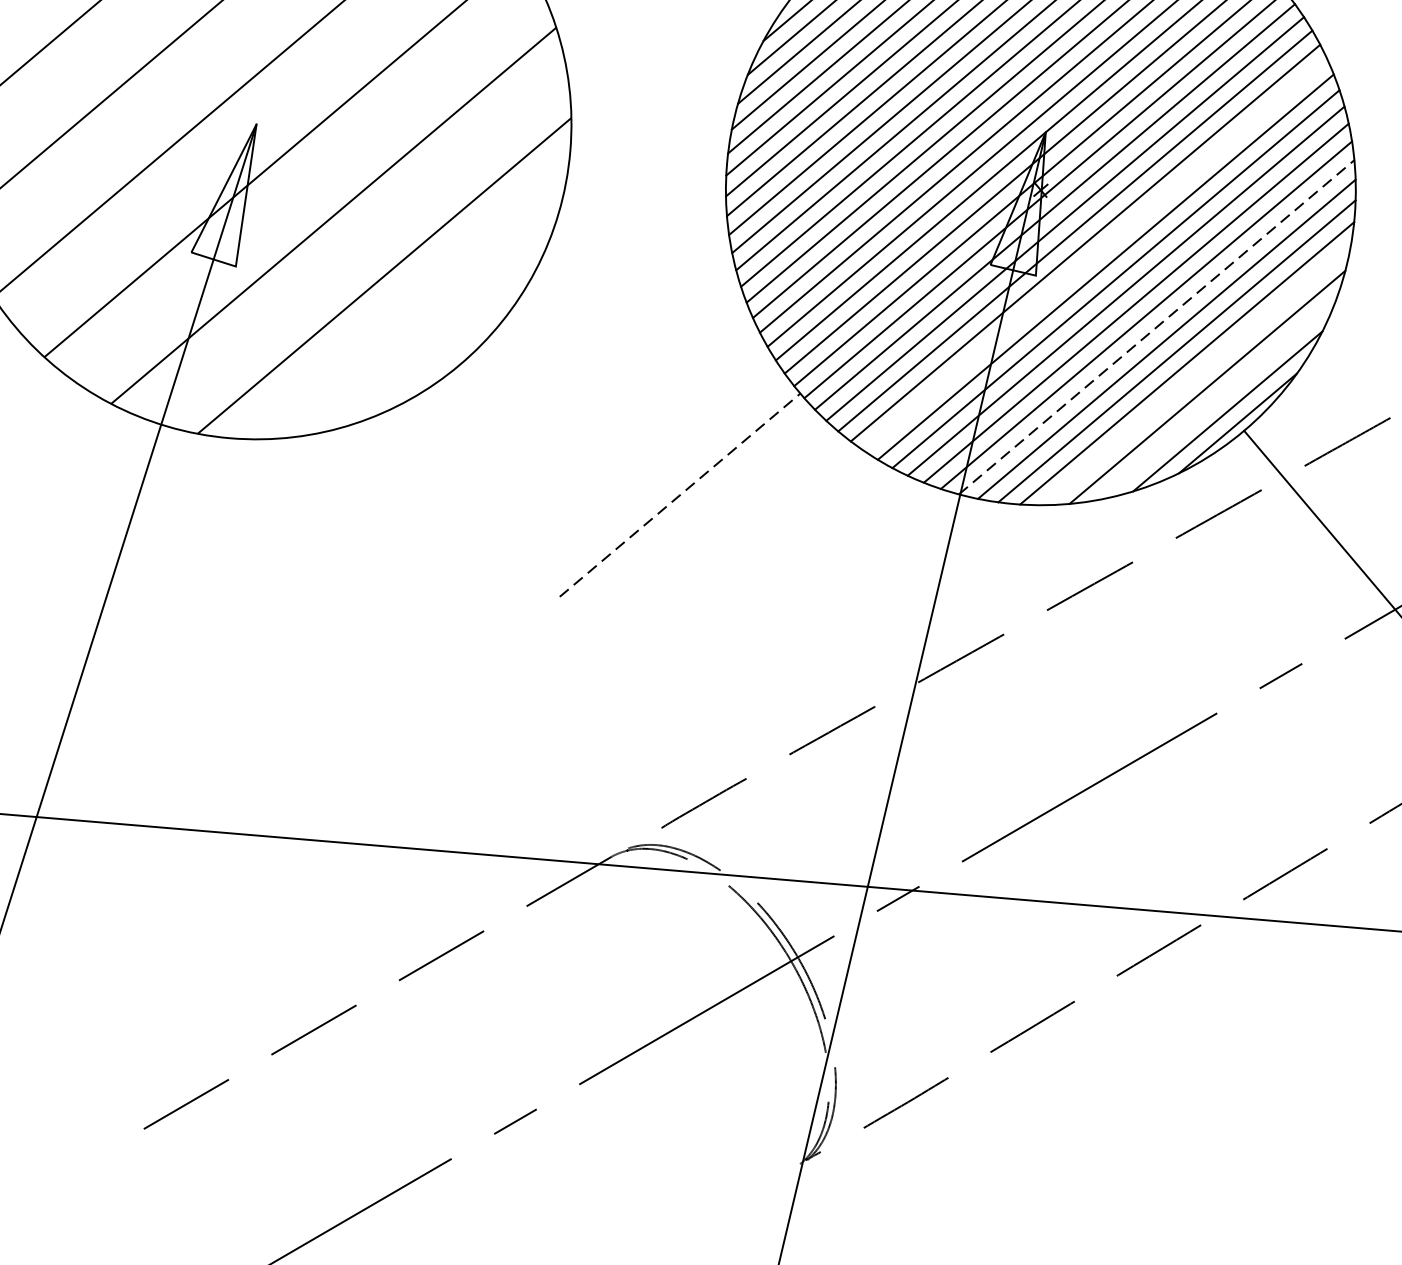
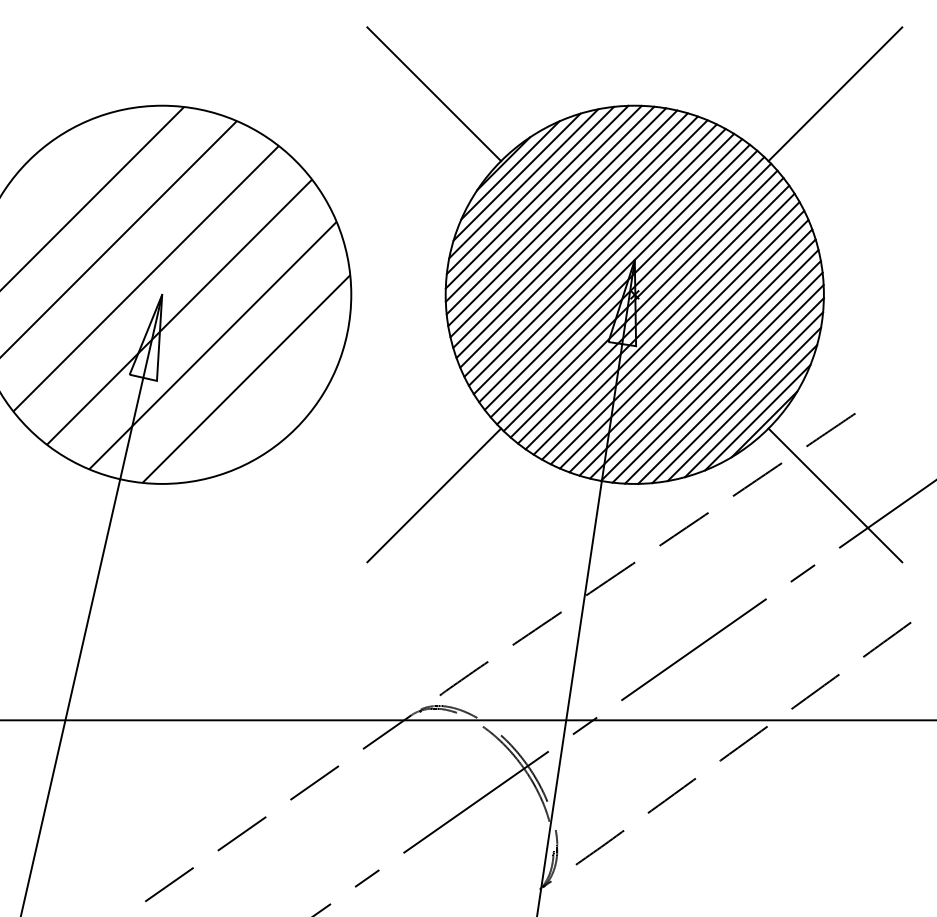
line: (1095, 254) -> (670, 330), added
line: (1157, 326) -> (711, 370), dashed -> solid
line: (1196, 374) -> (737, 397), added
line: (1218, 400) -> (751, 411), added
line: (680, 495) -> (434, 495), dashed -> solid

